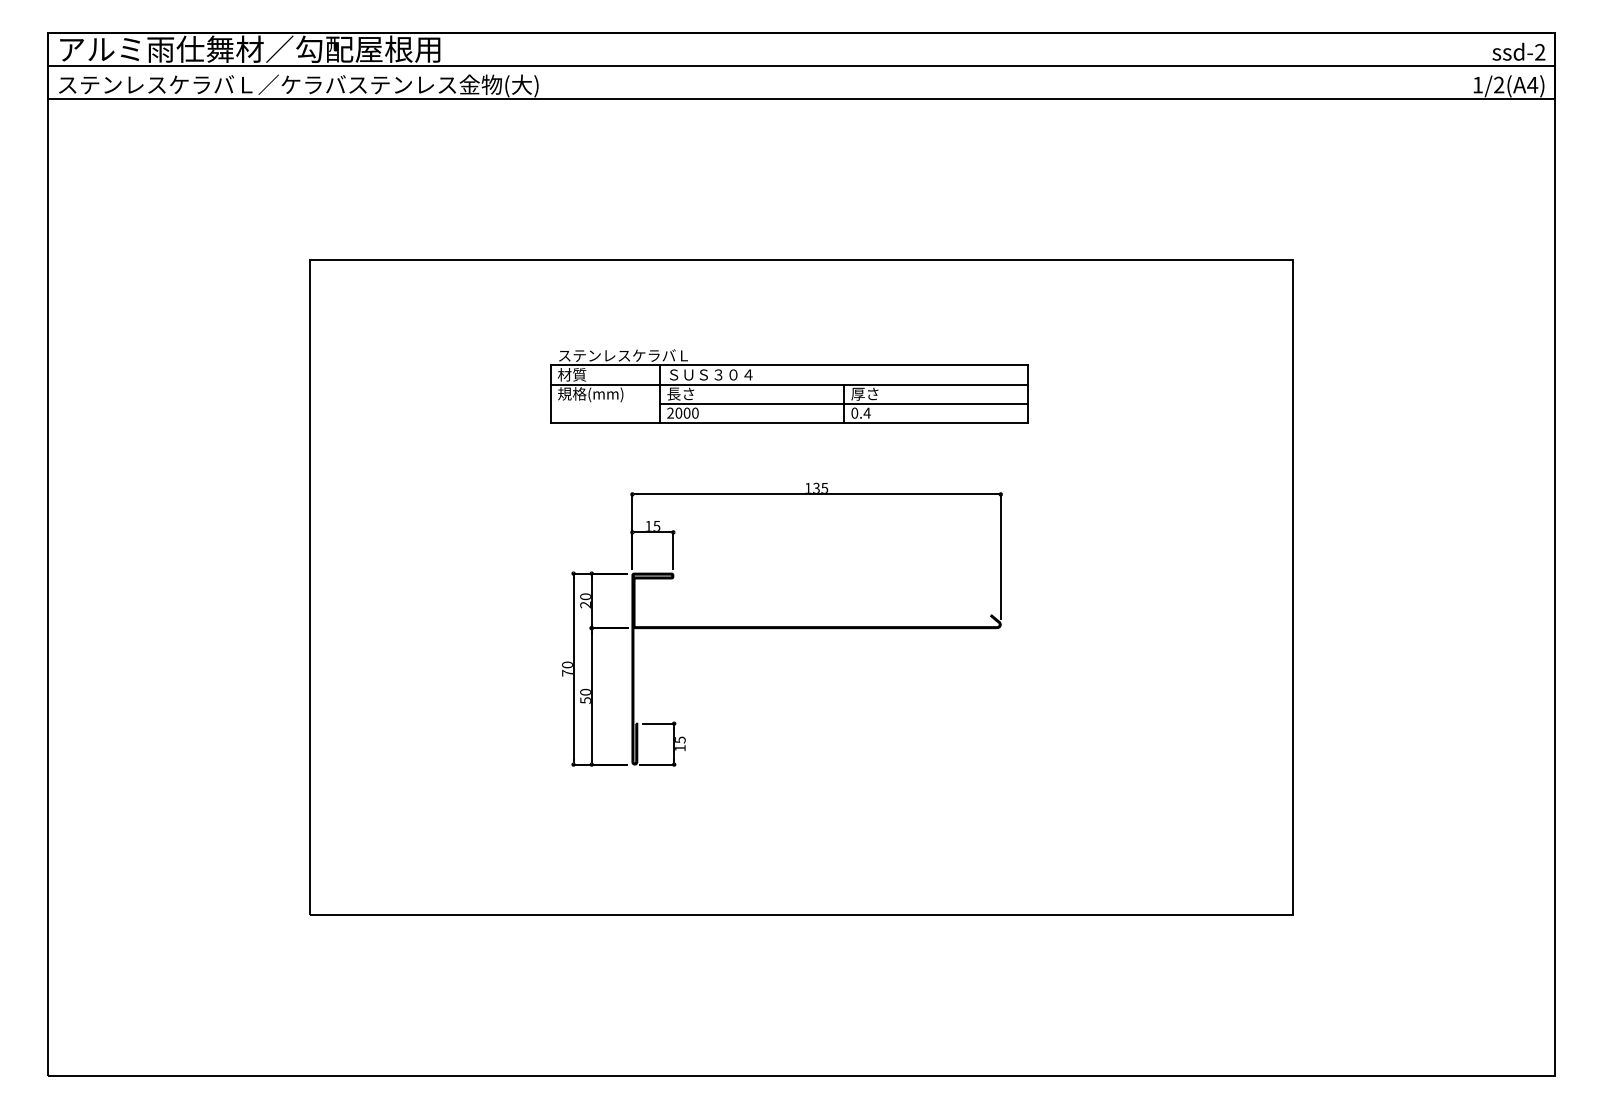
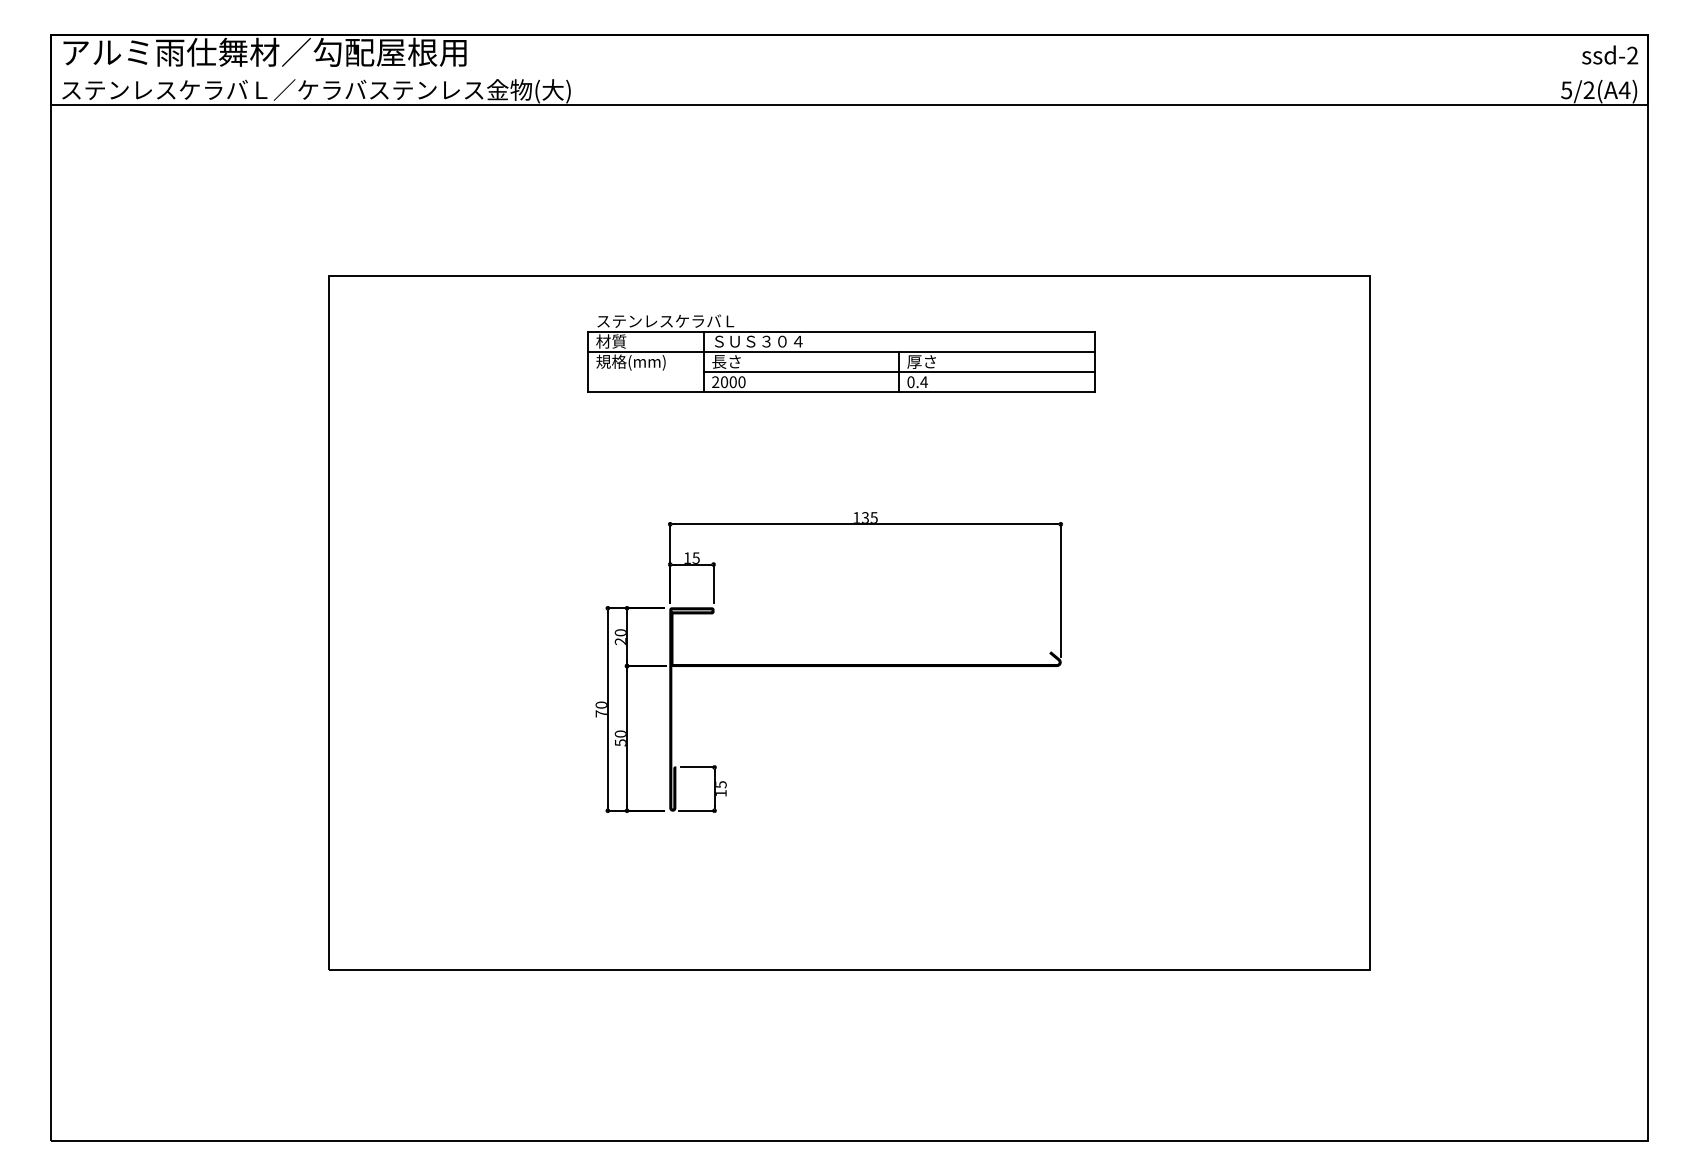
line: (801, 66) -> (849, 70), removed
text: (1477, 85) -> (1566, 90), 1/2(A4) -> 5/2(A4)
part: (789, 386) -> (841, 353), moved

